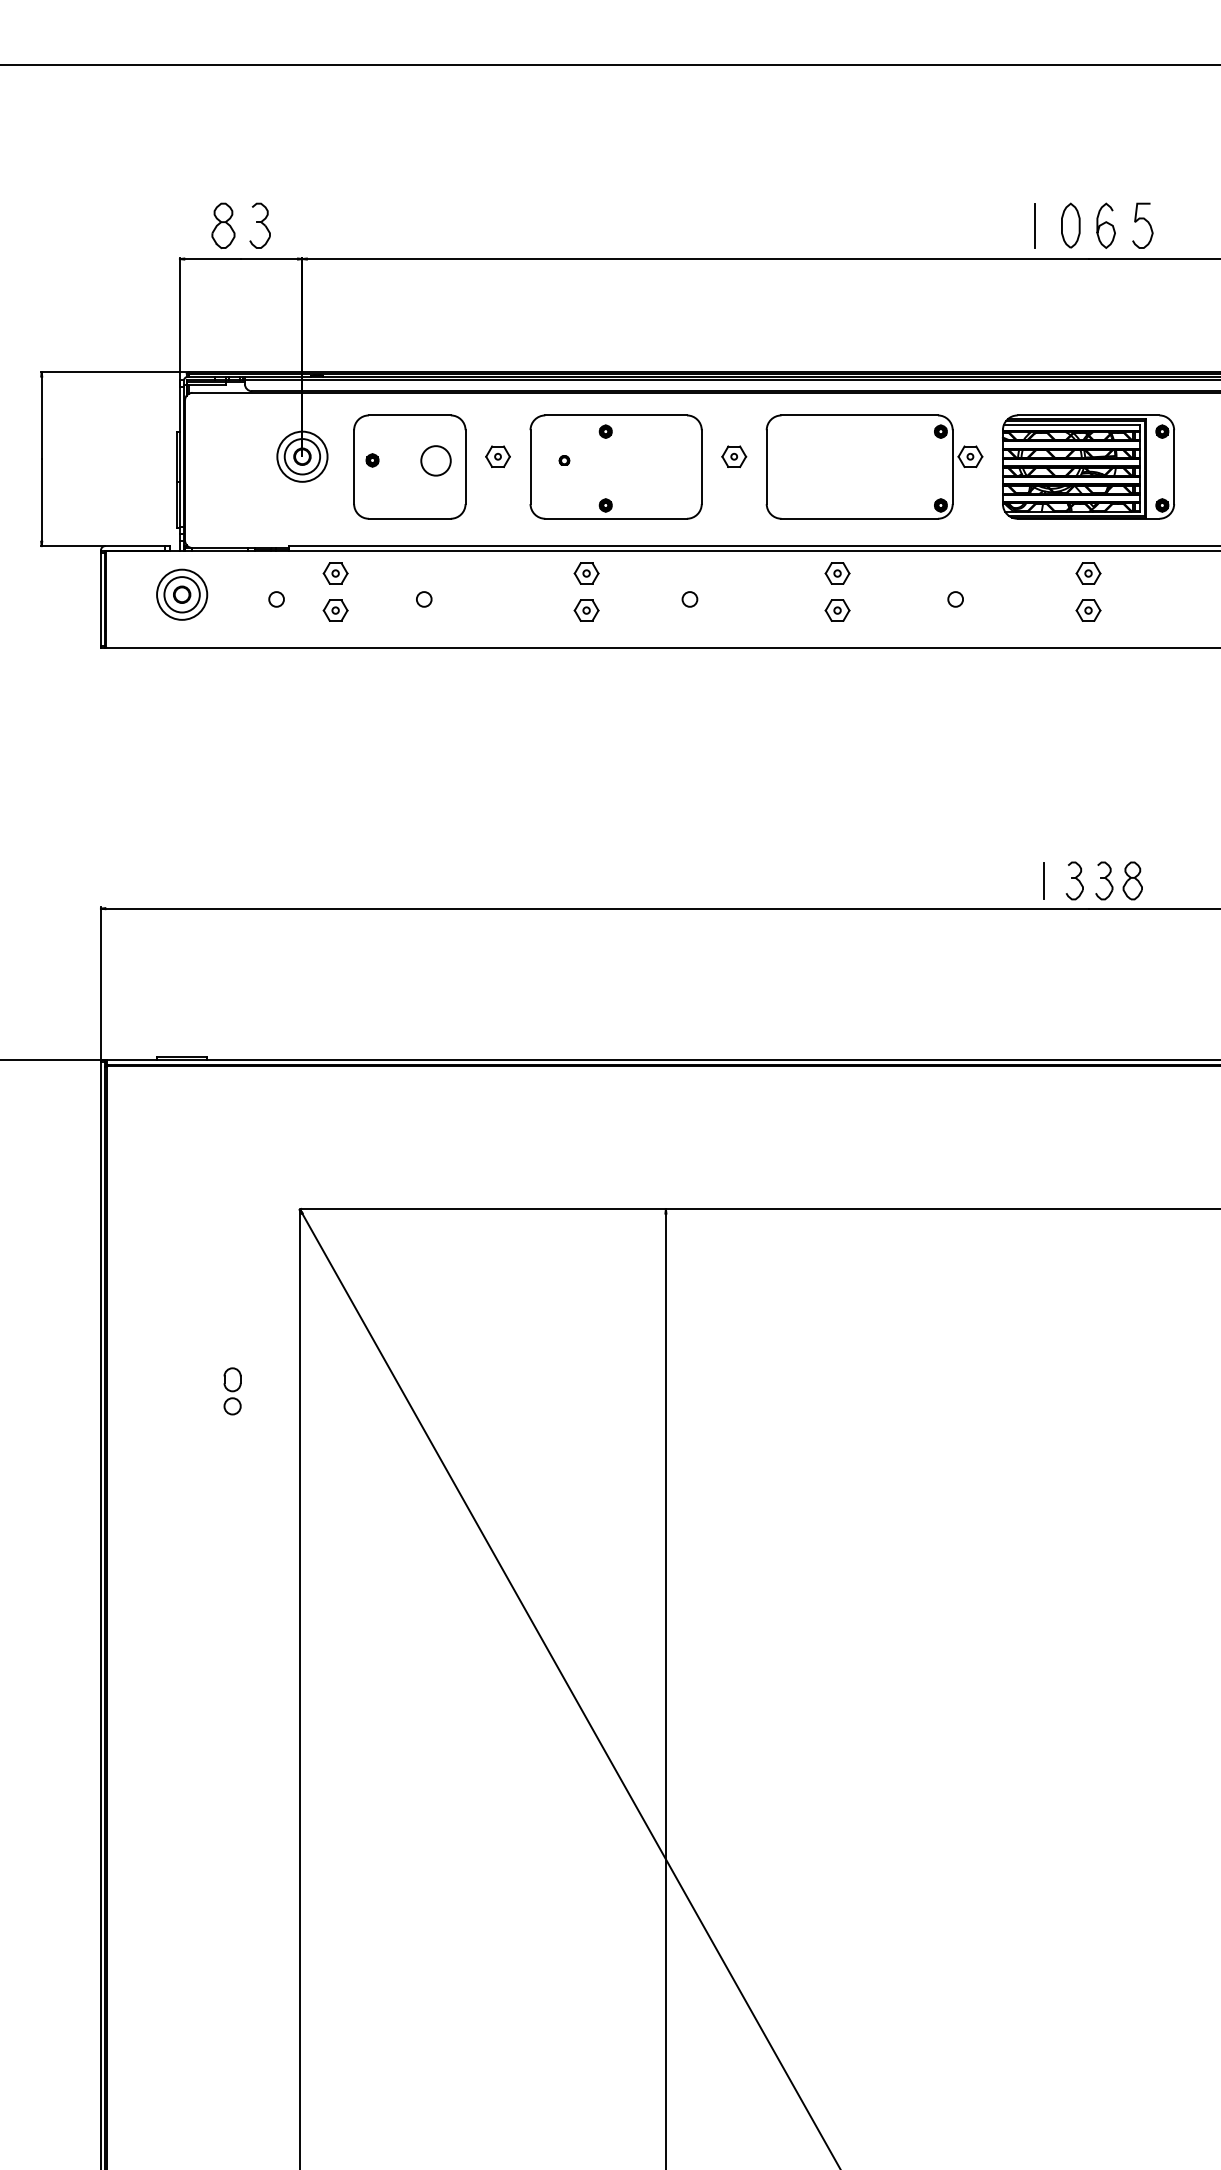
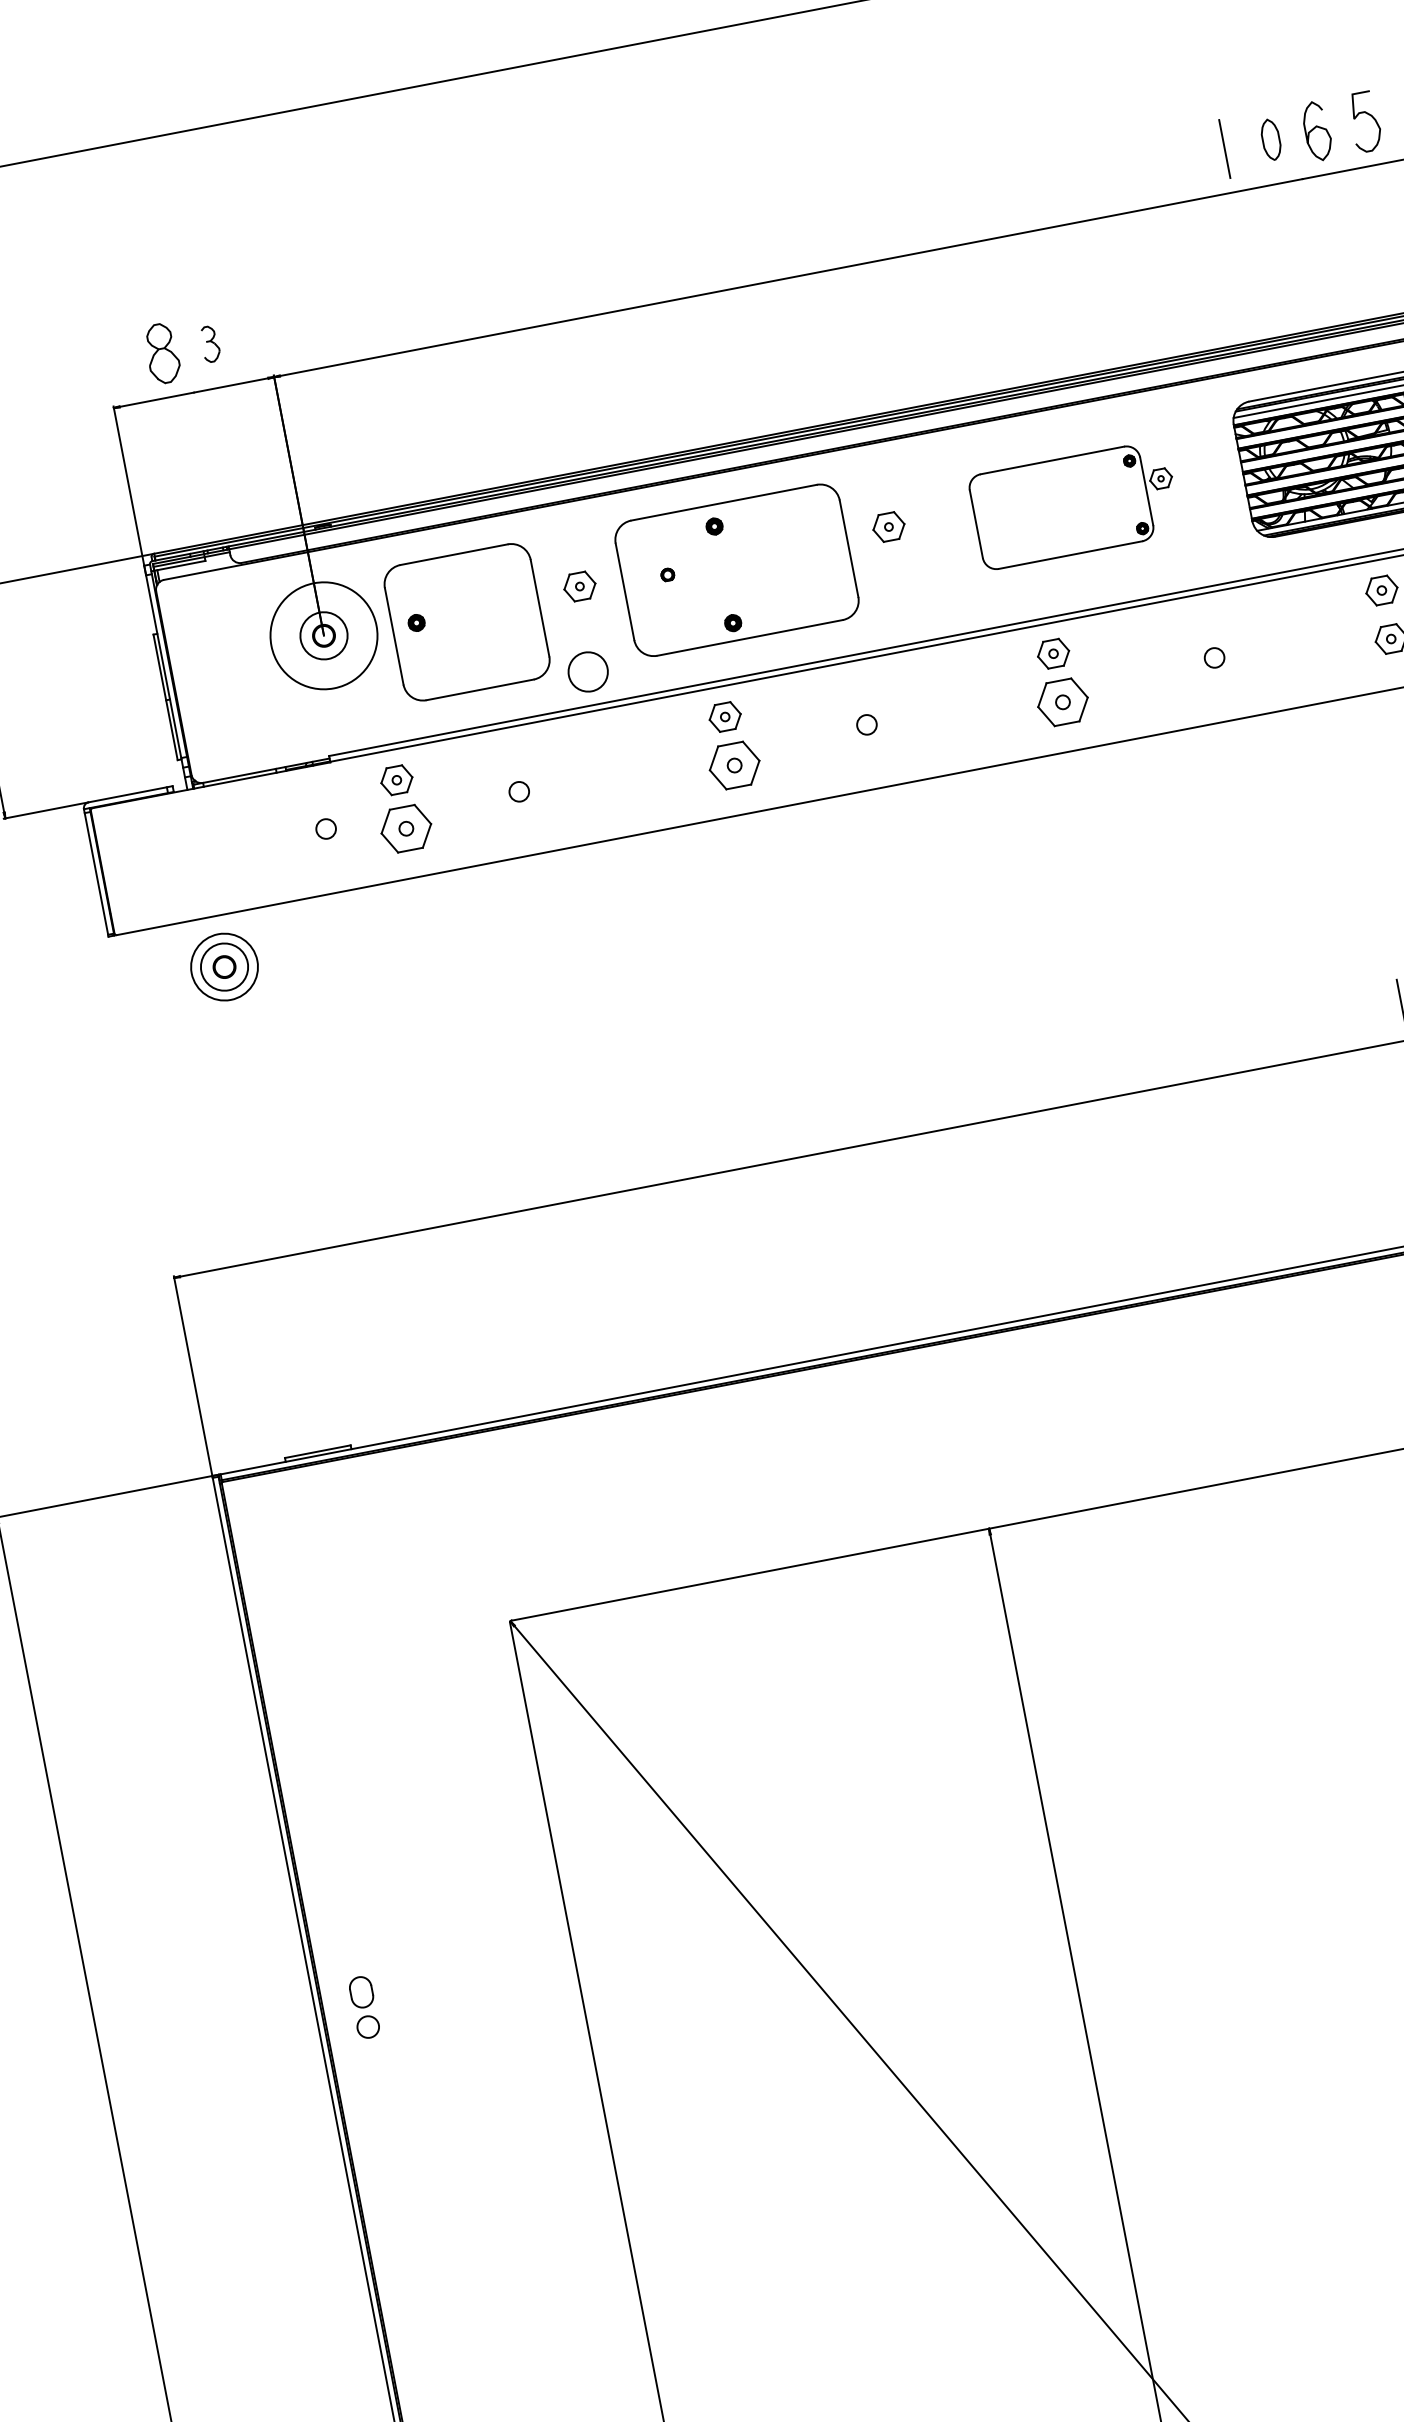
part: (259, 225) -> (209, 344), size x0.6
part: (1070, 225) -> (1270, 139), size x0.7
circle: (302, 456) -> (324, 635), size x1.6
circle: (435, 460) -> (587, 671), moved
part: (874, 466) -> (1074, 504), size x0.7
part: (182, 594) -> (224, 966), moved
part: (335, 610) -> (405, 828), size x1.6
part: (586, 610) -> (734, 765), size x1.6
part: (837, 610) -> (1062, 702), size x1.6
part: (232, 1391) -> (364, 2007), moved

